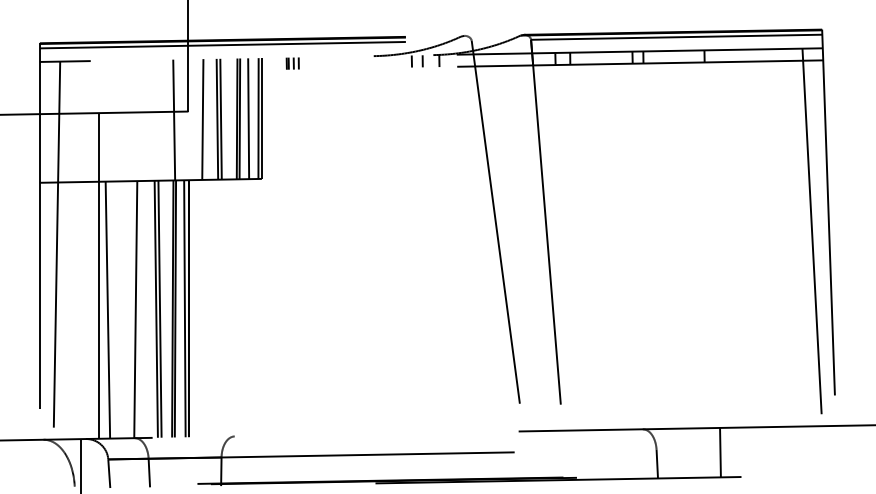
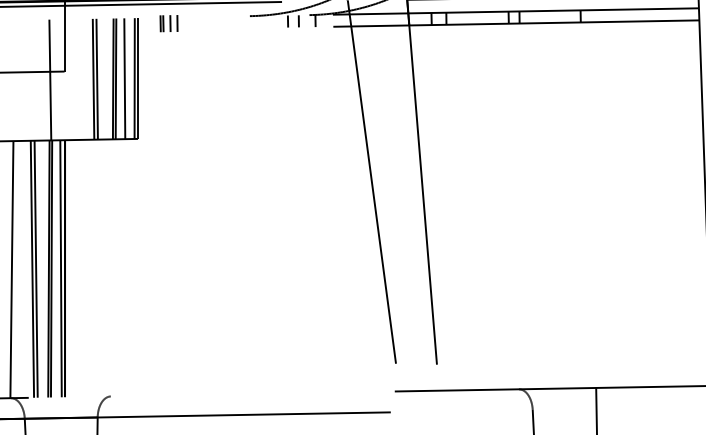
part: (292, 63) -> (168, 23), size x1.4
line: (202, 119) -> (78, 79), removed
line: (812, 237) -> (688, 197), removed

